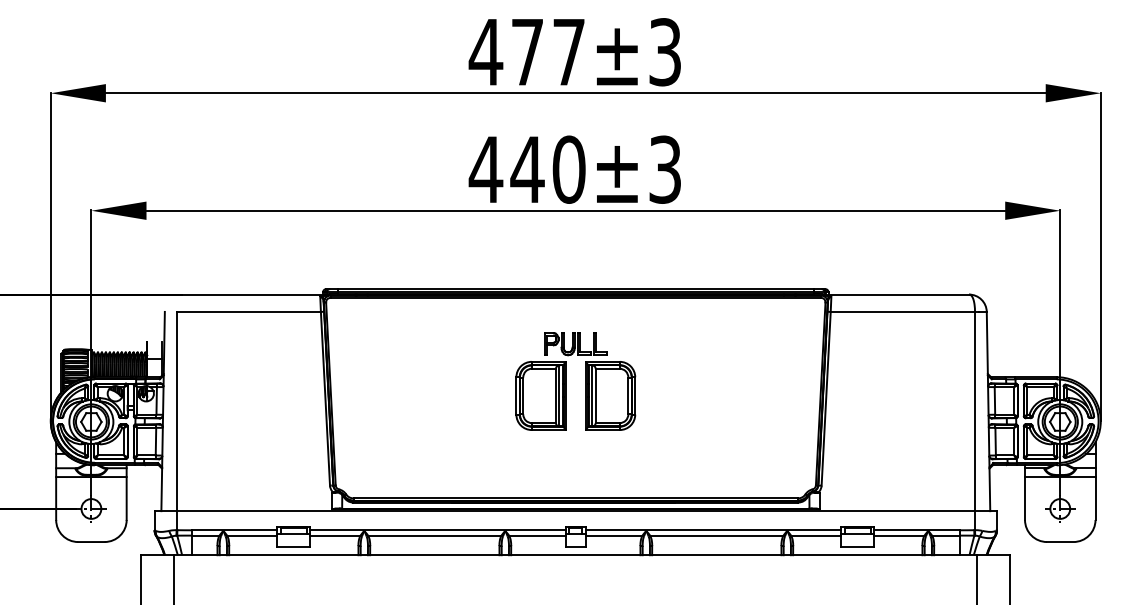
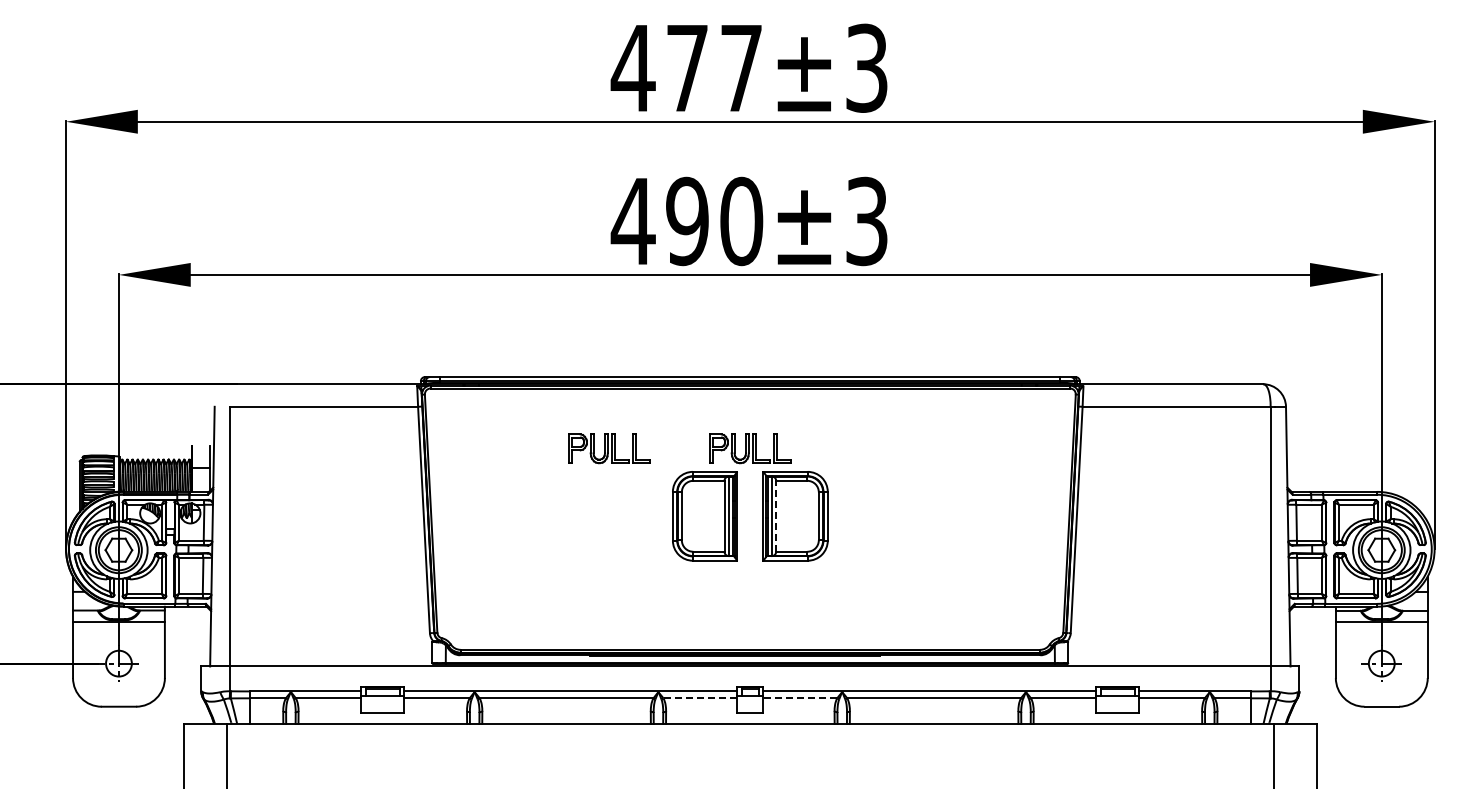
text: (526, 169) -> (686, 221), 440±3 -> 490±3
part: (467, 343) -> (609, 448), added
line: (595, 395) -> (776, 515), solid -> dashed
line: (536, 535) -> (699, 698), solid -> dashed
line: (613, 535) -> (799, 698), solid -> dashed

